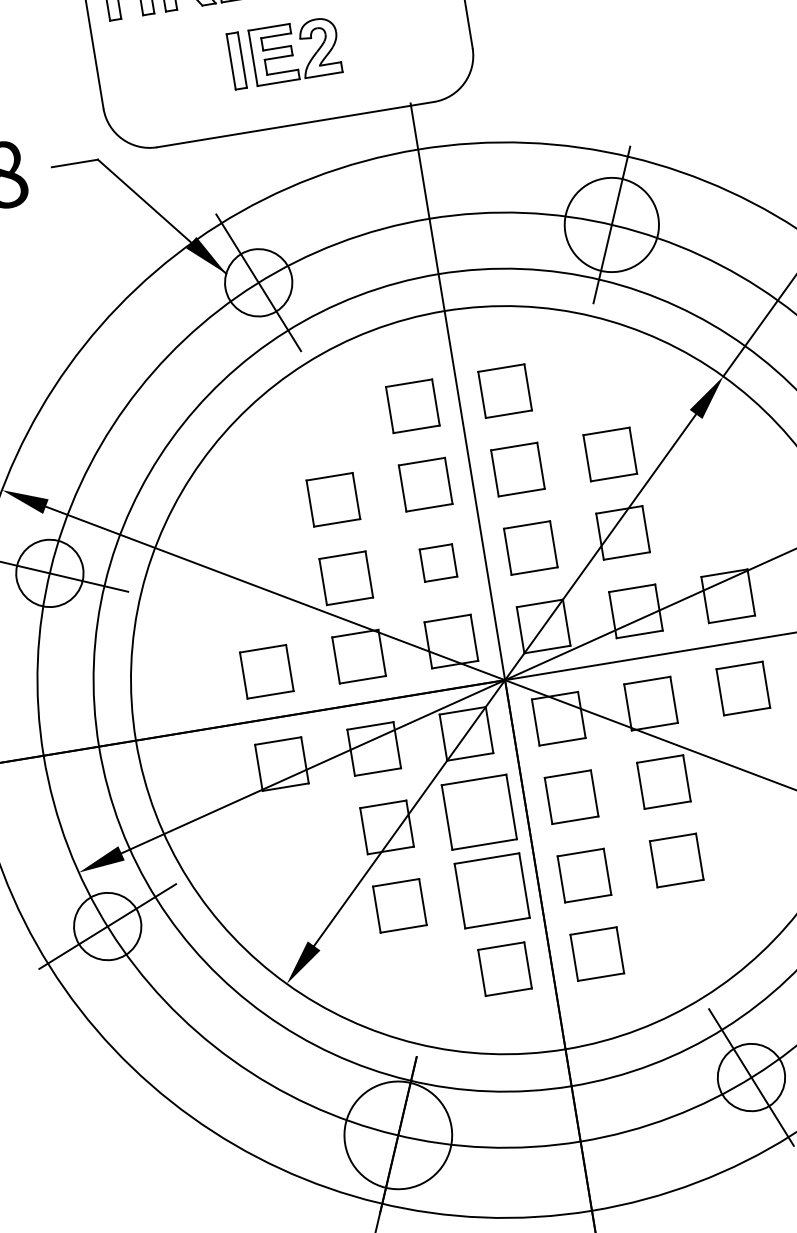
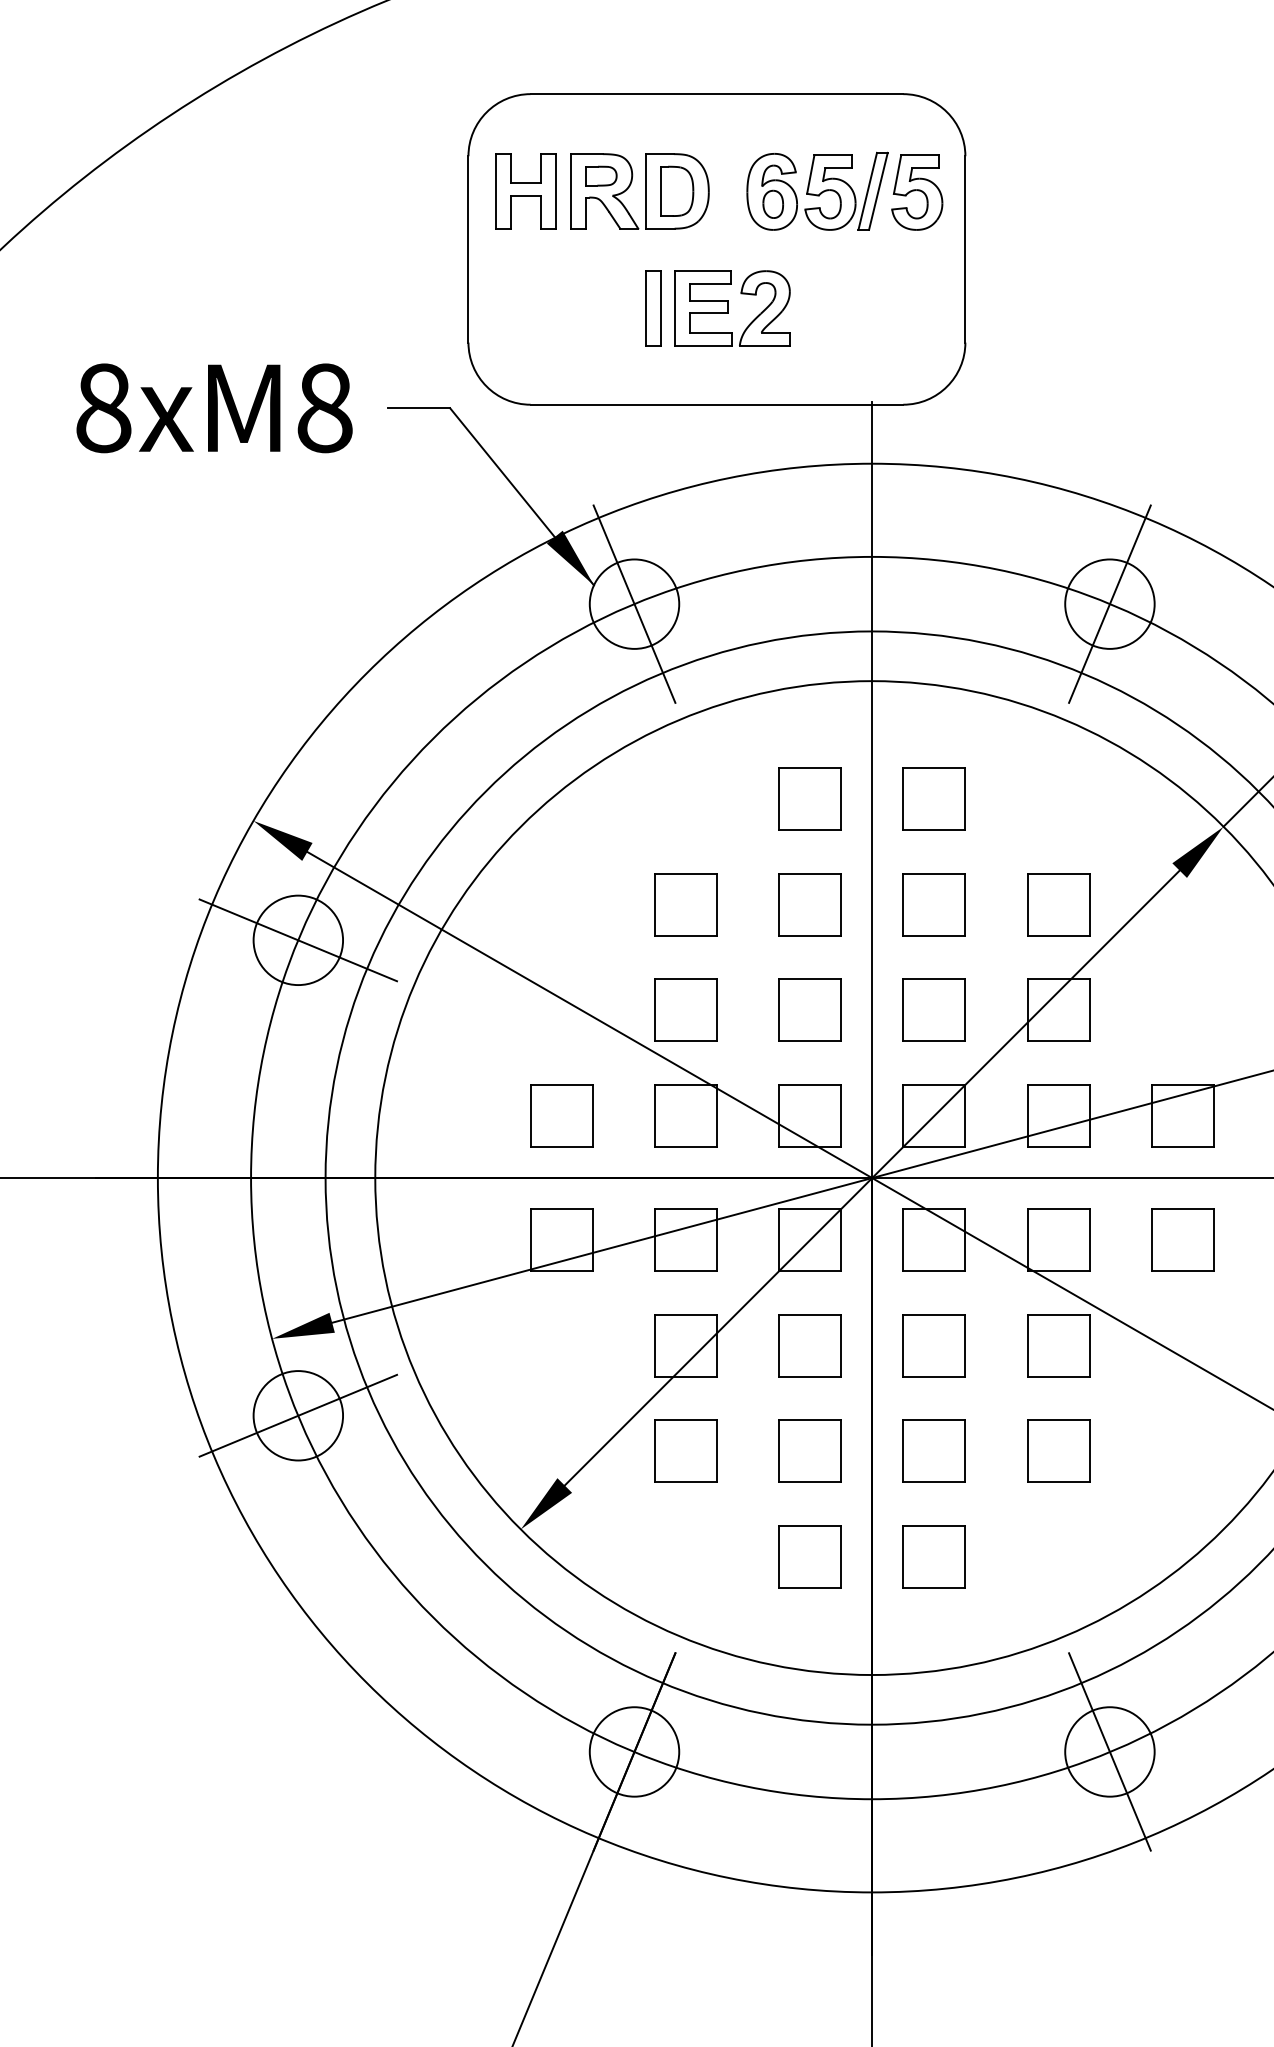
circle: (611, 224) -> (1109, 603), size x0.71
part: (437, 562) -> (809, 1009), size x1.43
part: (478, 812) -> (809, 1345), size x0.71
part: (491, 890) -> (809, 1450), size x0.71
circle: (398, 1135) -> (634, 1751), size x0.62

